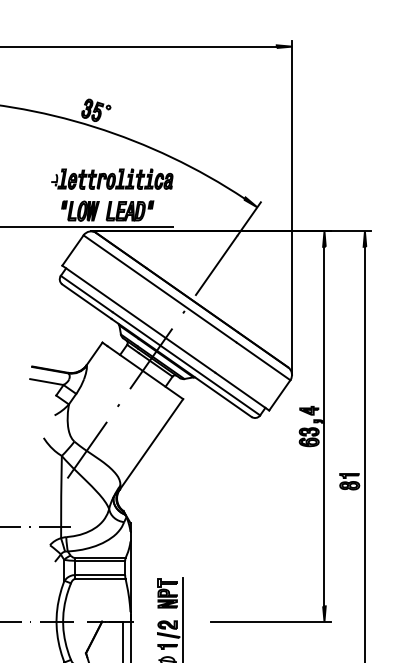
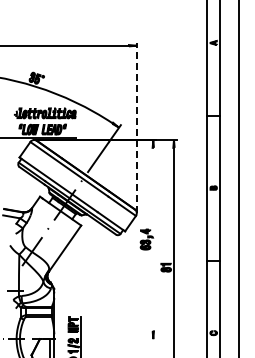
line: (291, 206) -> (136, 127), solid -> dashed
line: (324, 426) -> (153, 239), removed
line: (269, 622) -> (125, 339), removed

